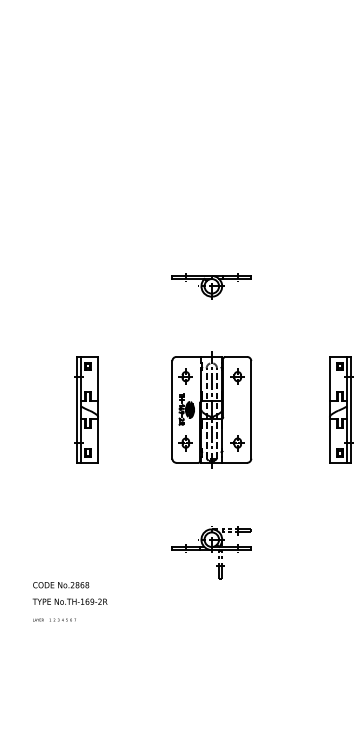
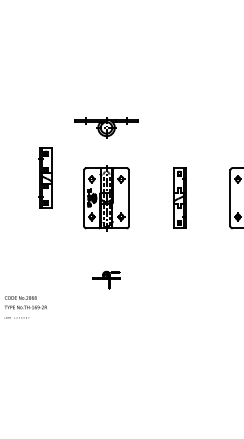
part: (211, 285) -> (106, 127), size x1.4
part: (86, 408) -> (45, 177), moved
part: (211, 552) -> (106, 279), size x0.6

